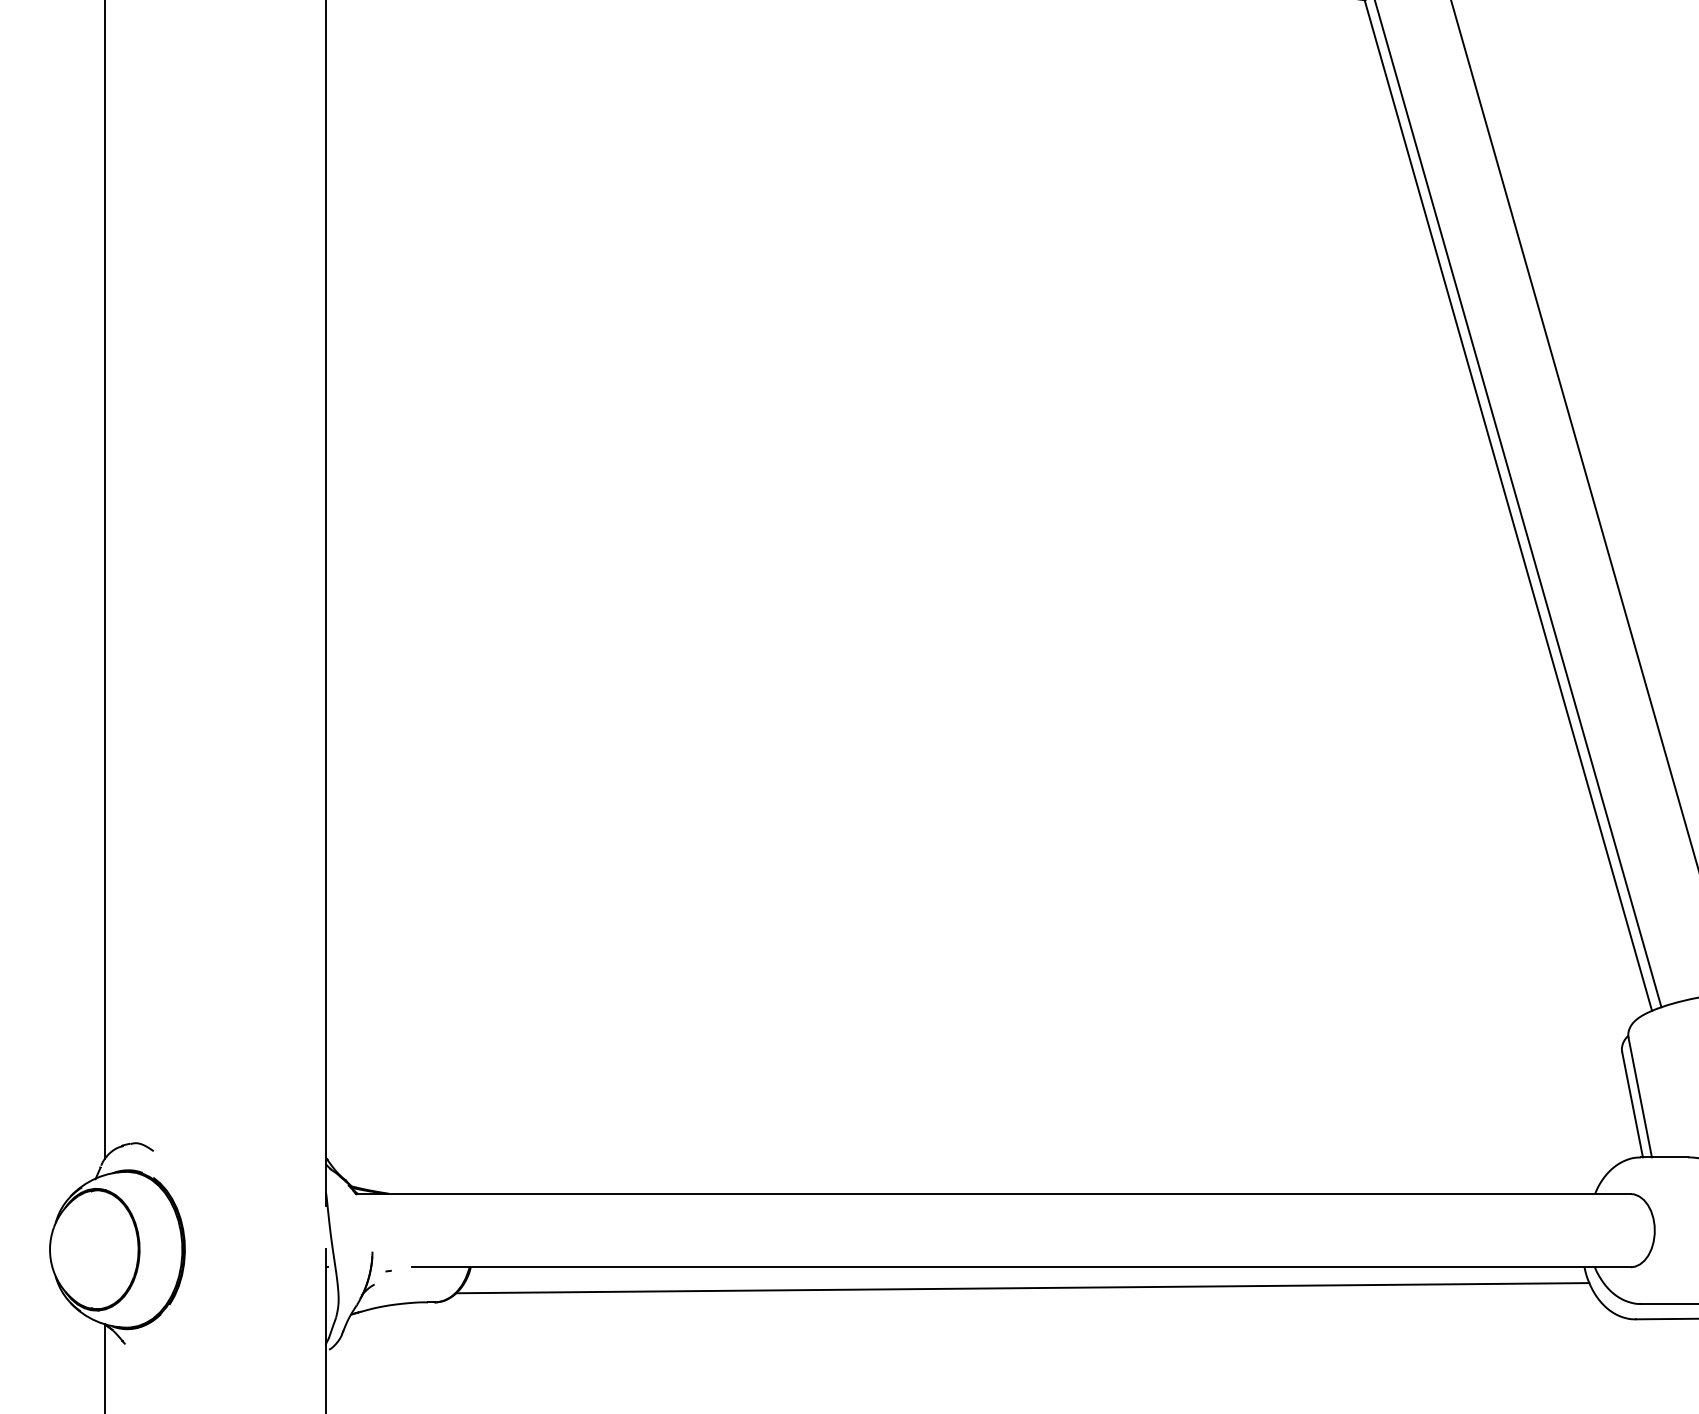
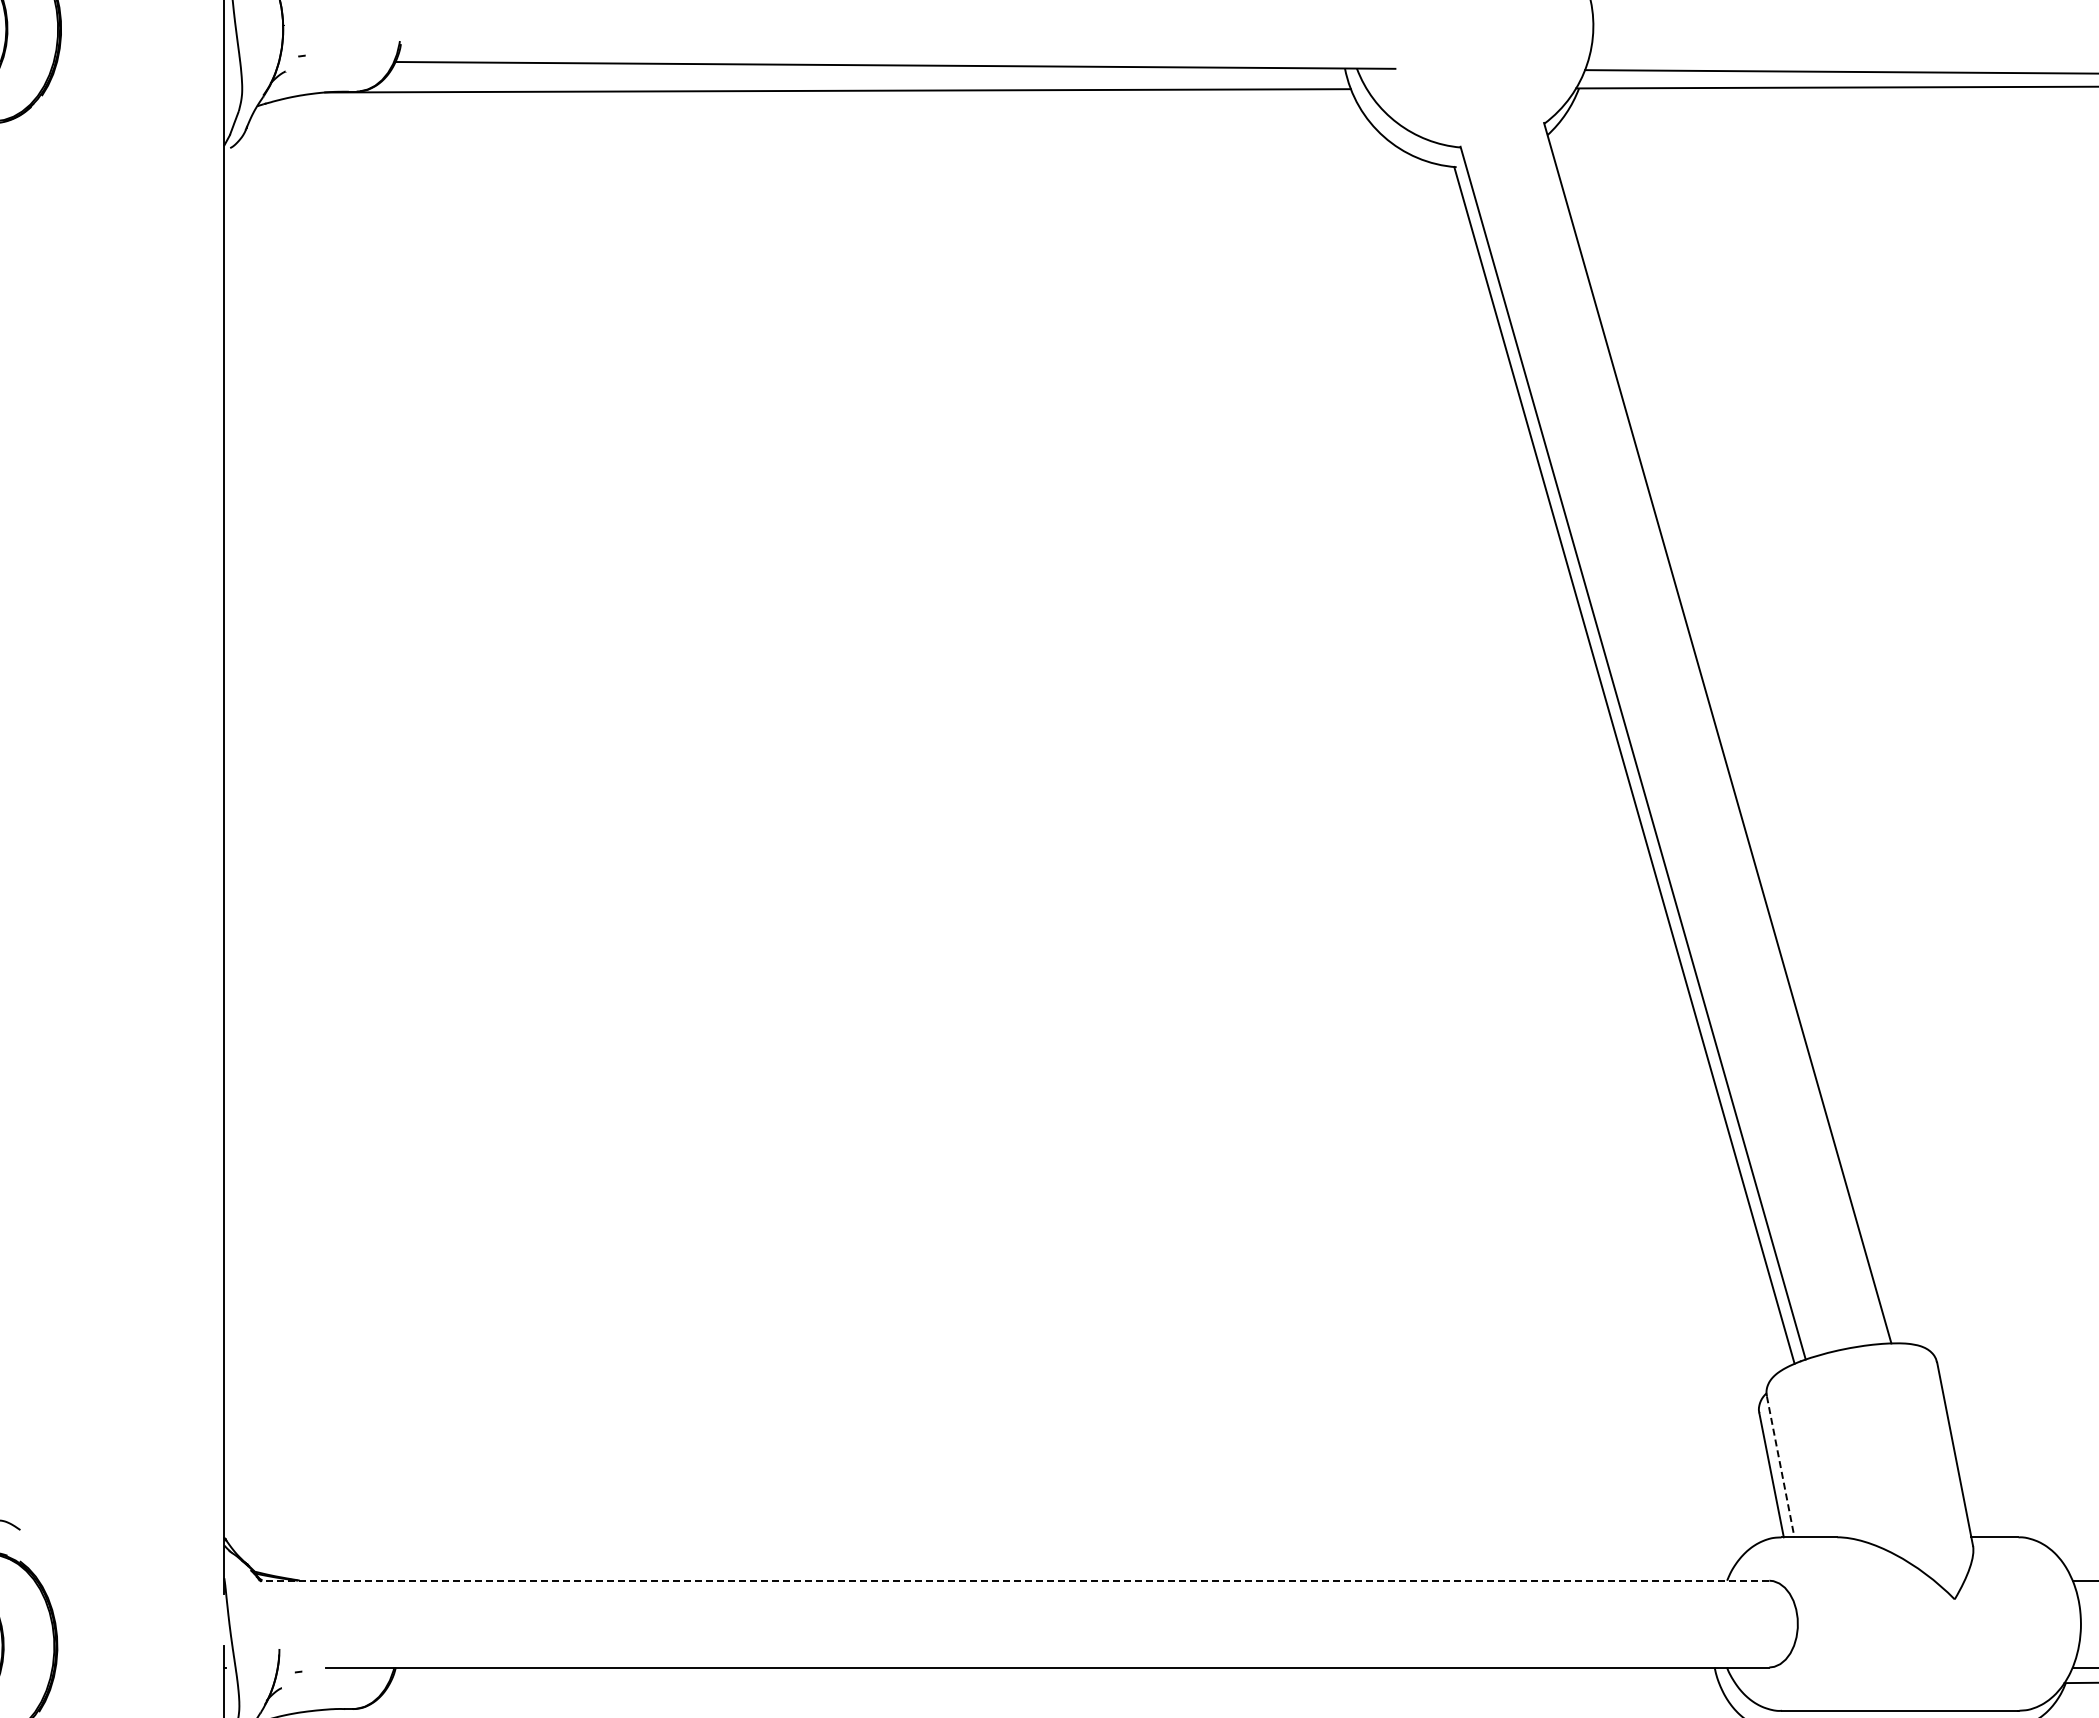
line: (1640, 1097) -> (1780, 1466), solid -> dashed
line: (993, 1193) -> (1014, 1580), solid -> dashed
line: (1022, 1288) -> (1049, 1692), removed

